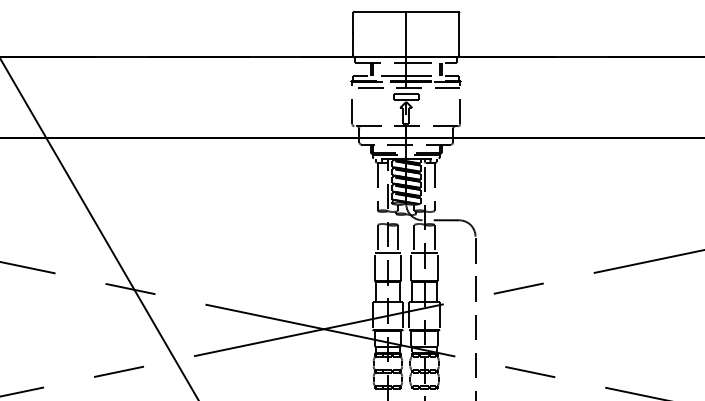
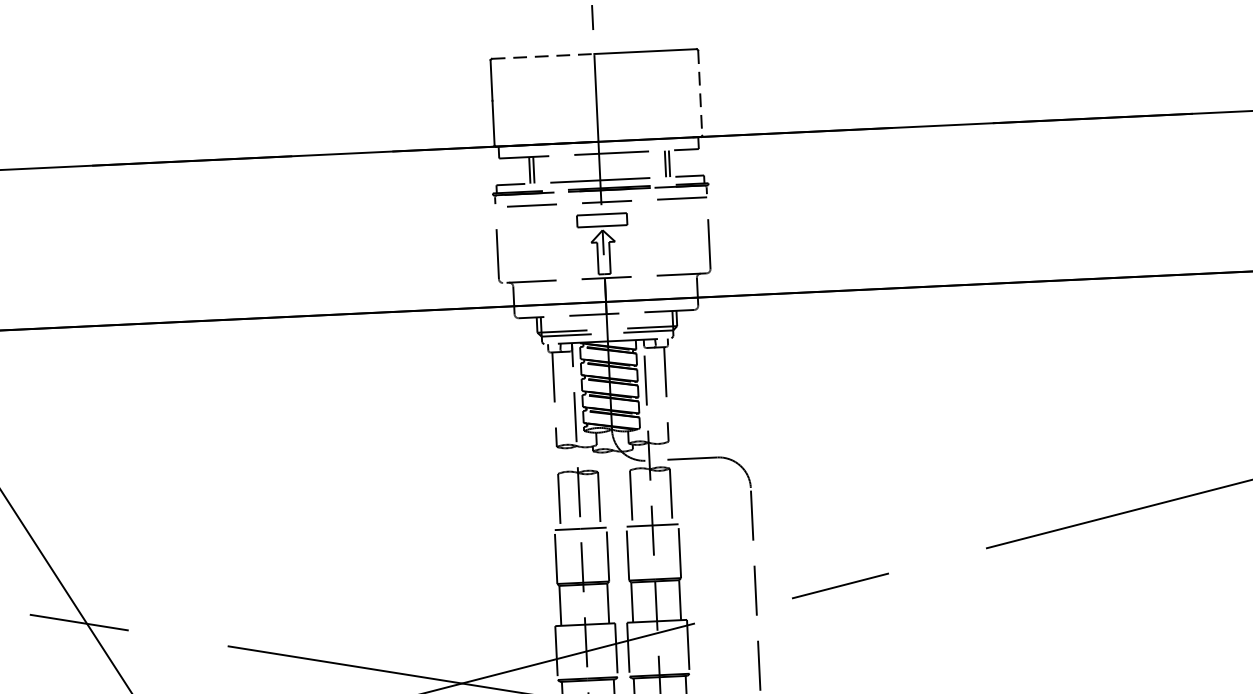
line: (380, 12) -> (543, 57), solid -> dashed
line: (459, 34) -> (700, 93), solid -> dashed

